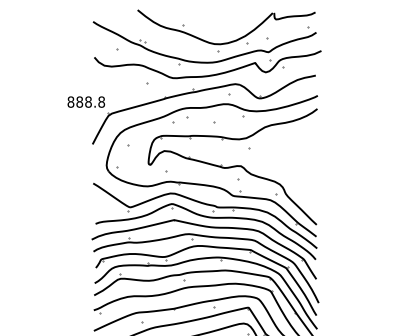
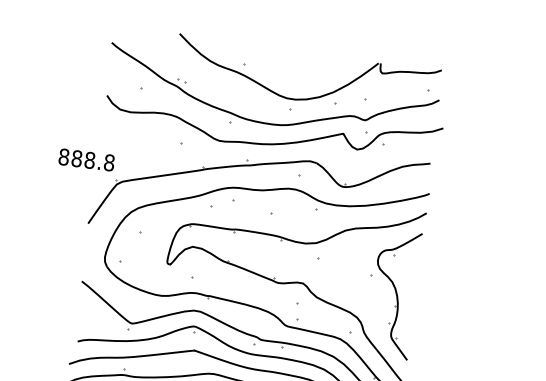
part: (300, 165) -> (391, 293), added

